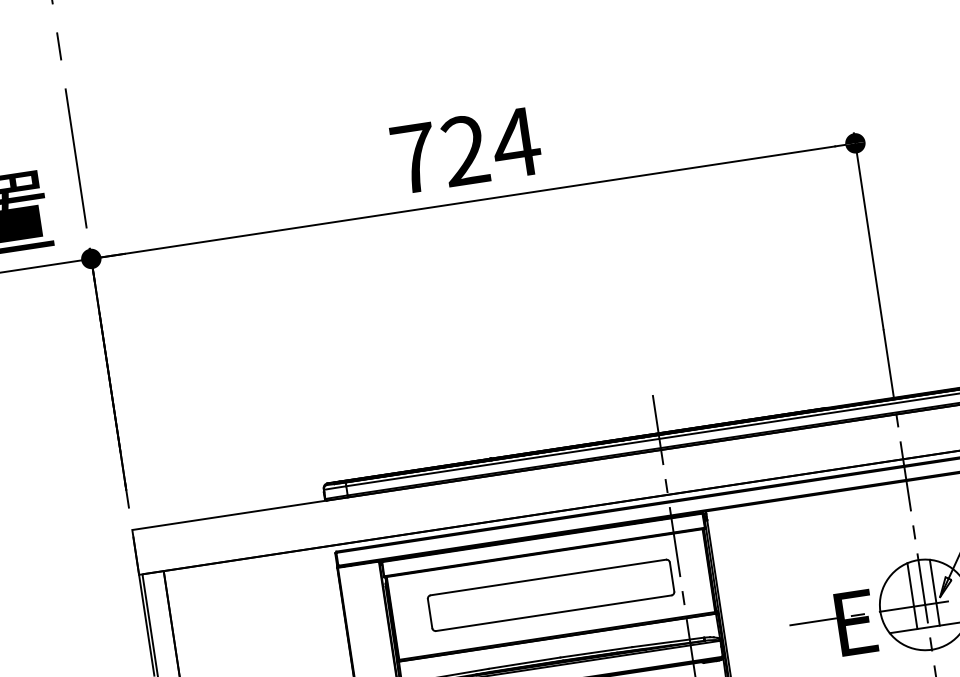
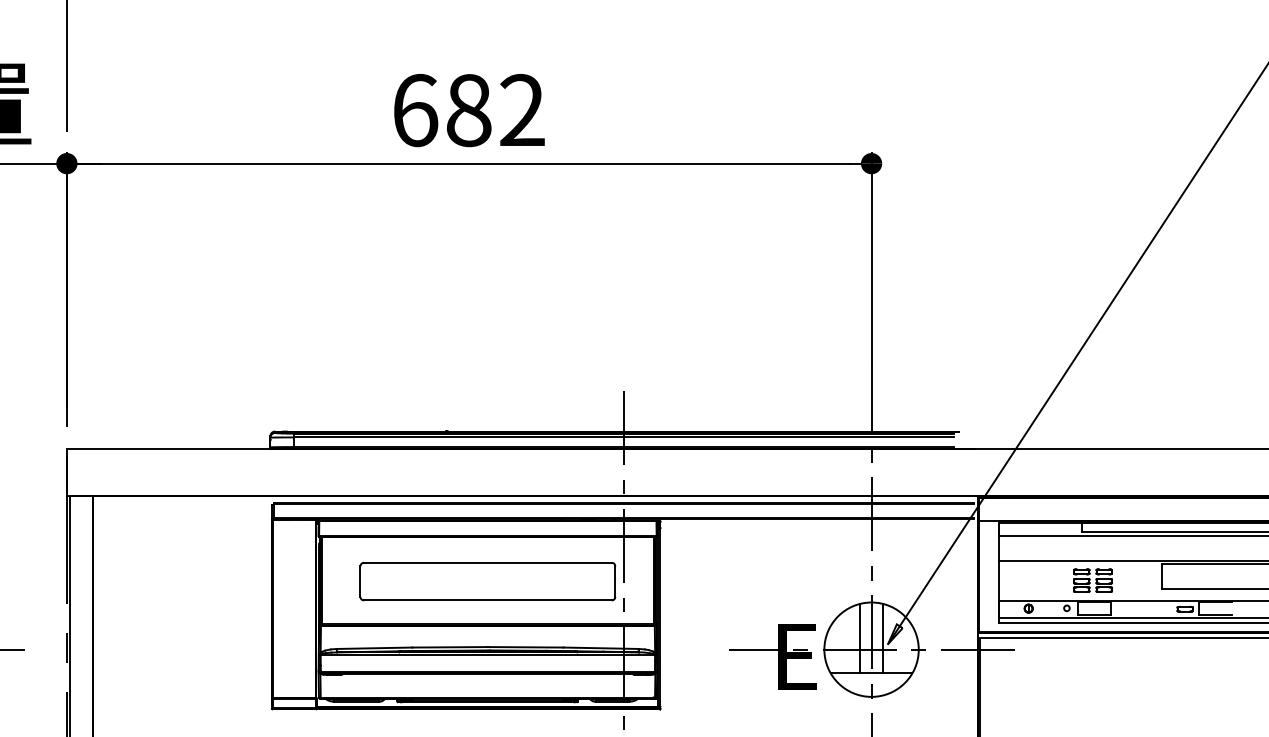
text: (465, 150) -> (469, 110), 724 -> 682

